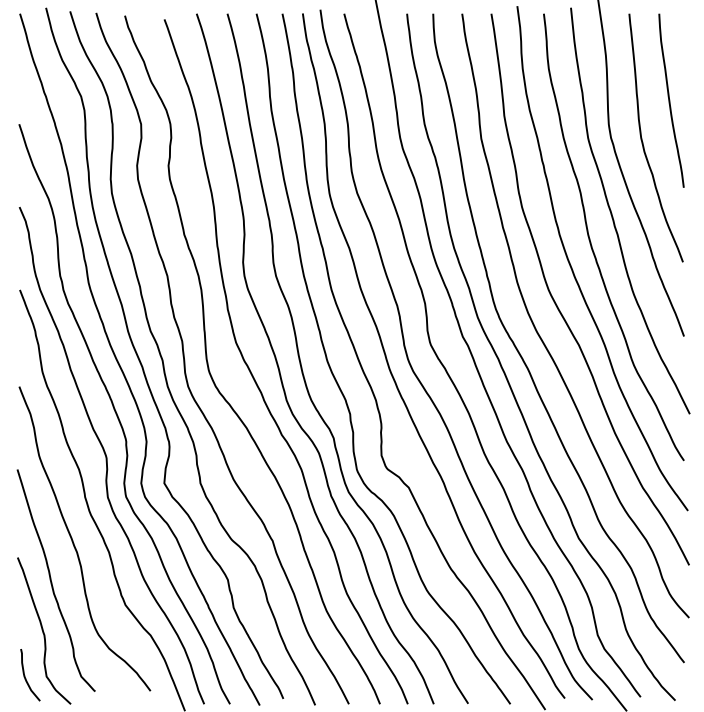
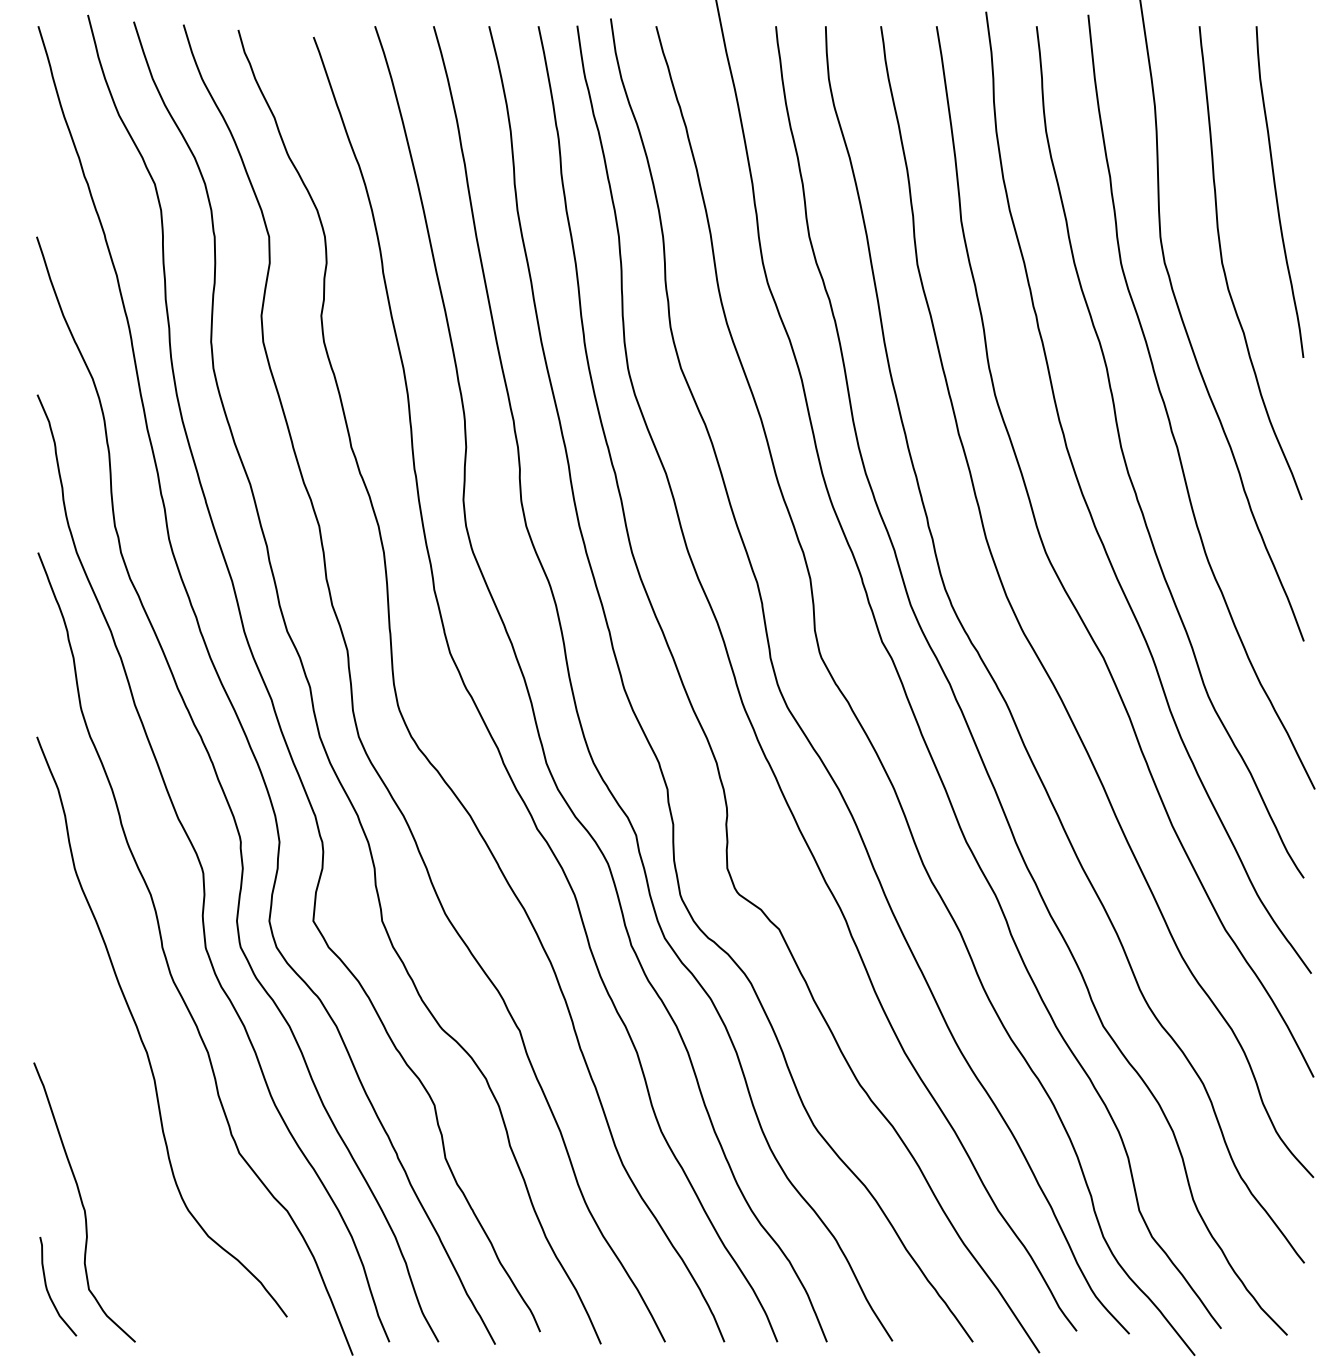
curve: (52, 582) -> (100, 1110), removed

